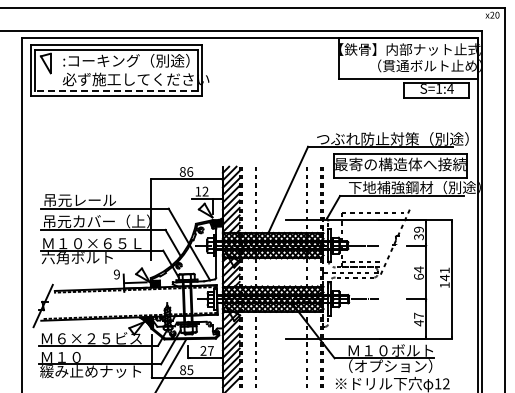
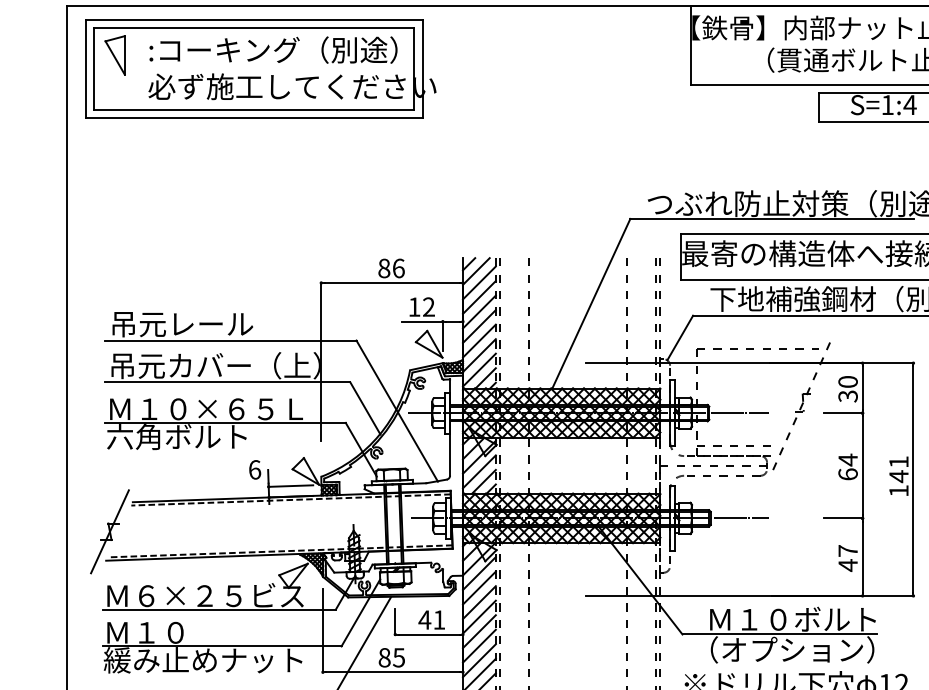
line: (116, 91) -> (253, 110), dashed -> solid
text: (418, 229) -> (847, 381), 39 -> 30
text: (116, 274) -> (253, 469), 9 -> 6
text: (206, 350) -> (430, 619), 27 -> 41

